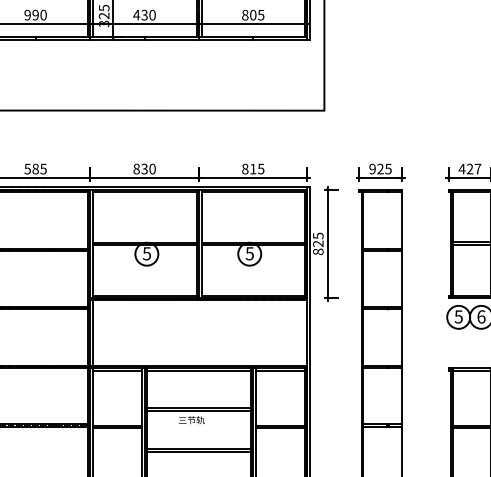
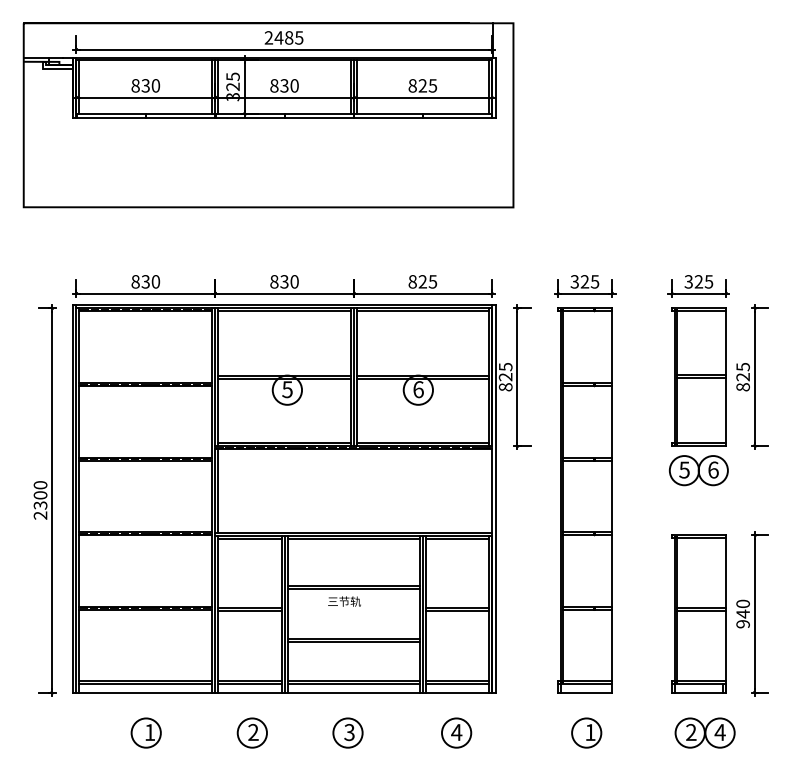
text: (31, 14) -> (140, 85), 990 -> 830
text: (135, 14) -> (273, 85), 430 -> 830
text: (252, 14) -> (422, 85), 805 -> 825
text: (35, 168) -> (145, 281), 585 -> 830
text: (252, 168) -> (422, 281), 815 -> 825
text: (372, 168) -> (574, 281), 925 -> 325
text: (469, 168) -> (698, 281), 427 -> 325
text: (249, 253) -> (418, 389), 5 -> 6

